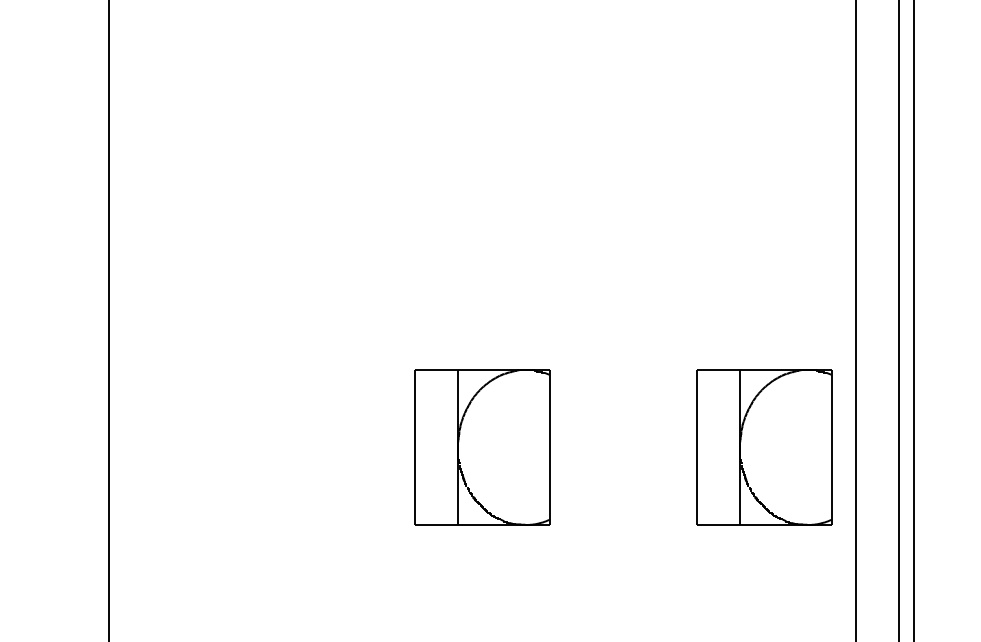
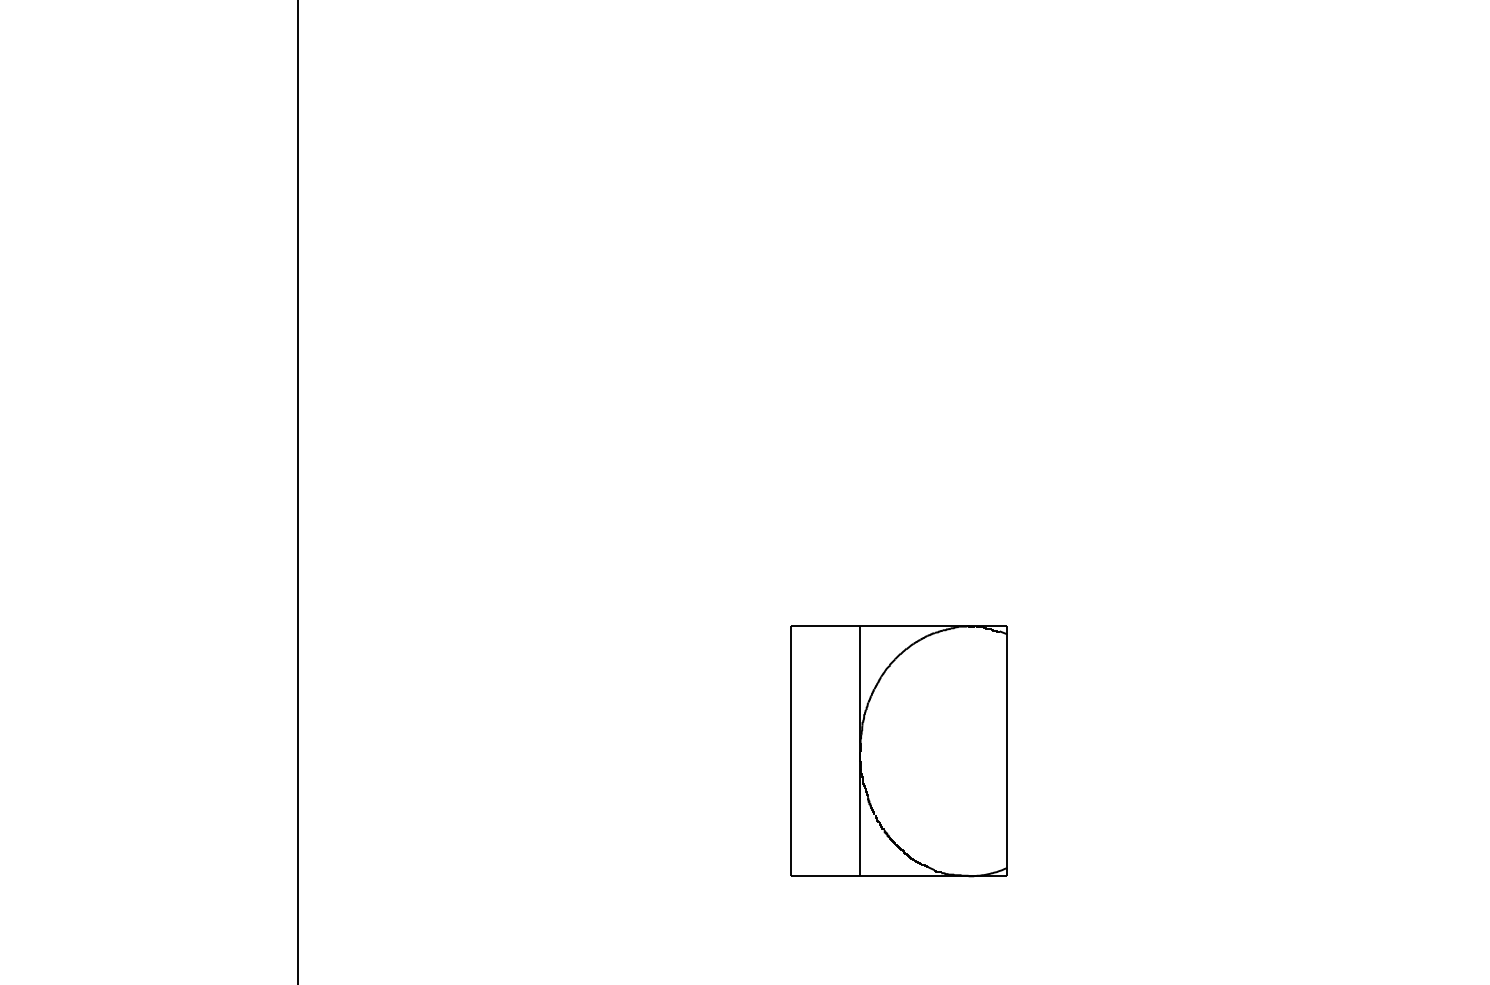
part: (764, 447) -> (1353, 751), removed

